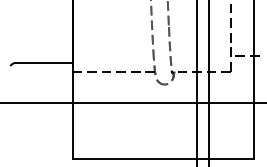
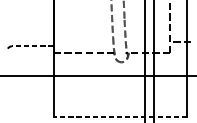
line: (43, 62) -> (32, 46), solid -> dashed
line: (162, 158) -> (119, 116), solid -> dashed

